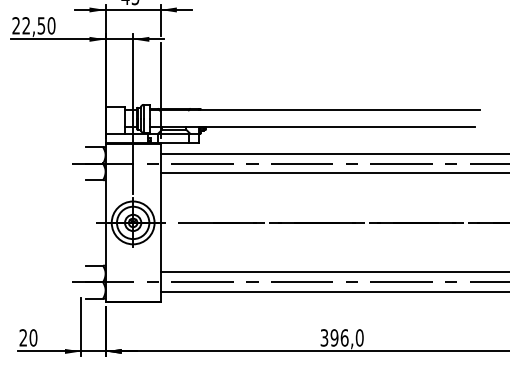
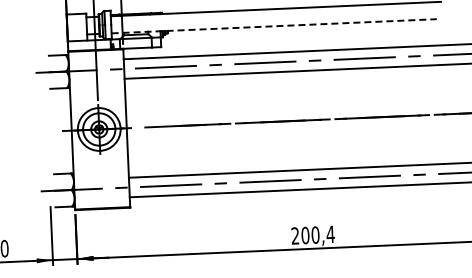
line: (312, 127) -> (274, 26), solid -> dashed
text: (341, 337) -> (312, 234), 396,0 -> 200,4

